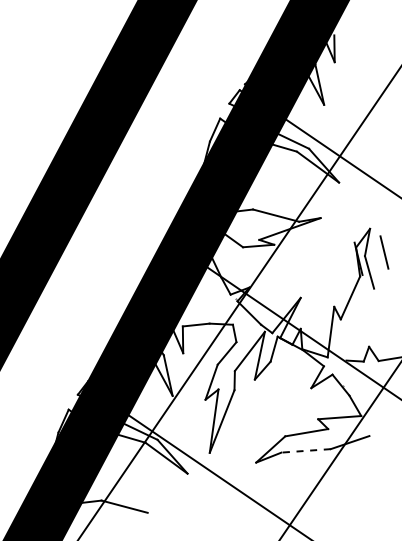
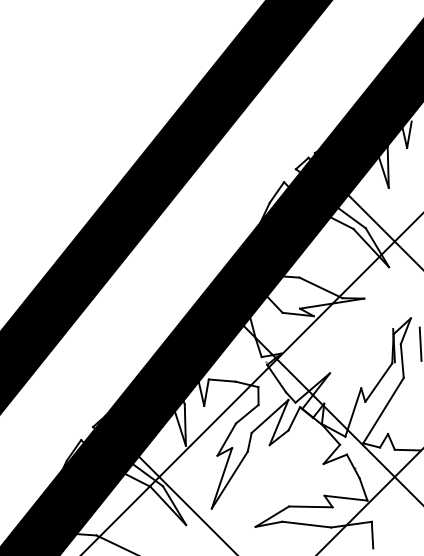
line: (360, 324) -> (383, 410), added
line: (372, 448) -> (372, 534), added
line: (305, 450) -> (306, 524), dashed -> solid

